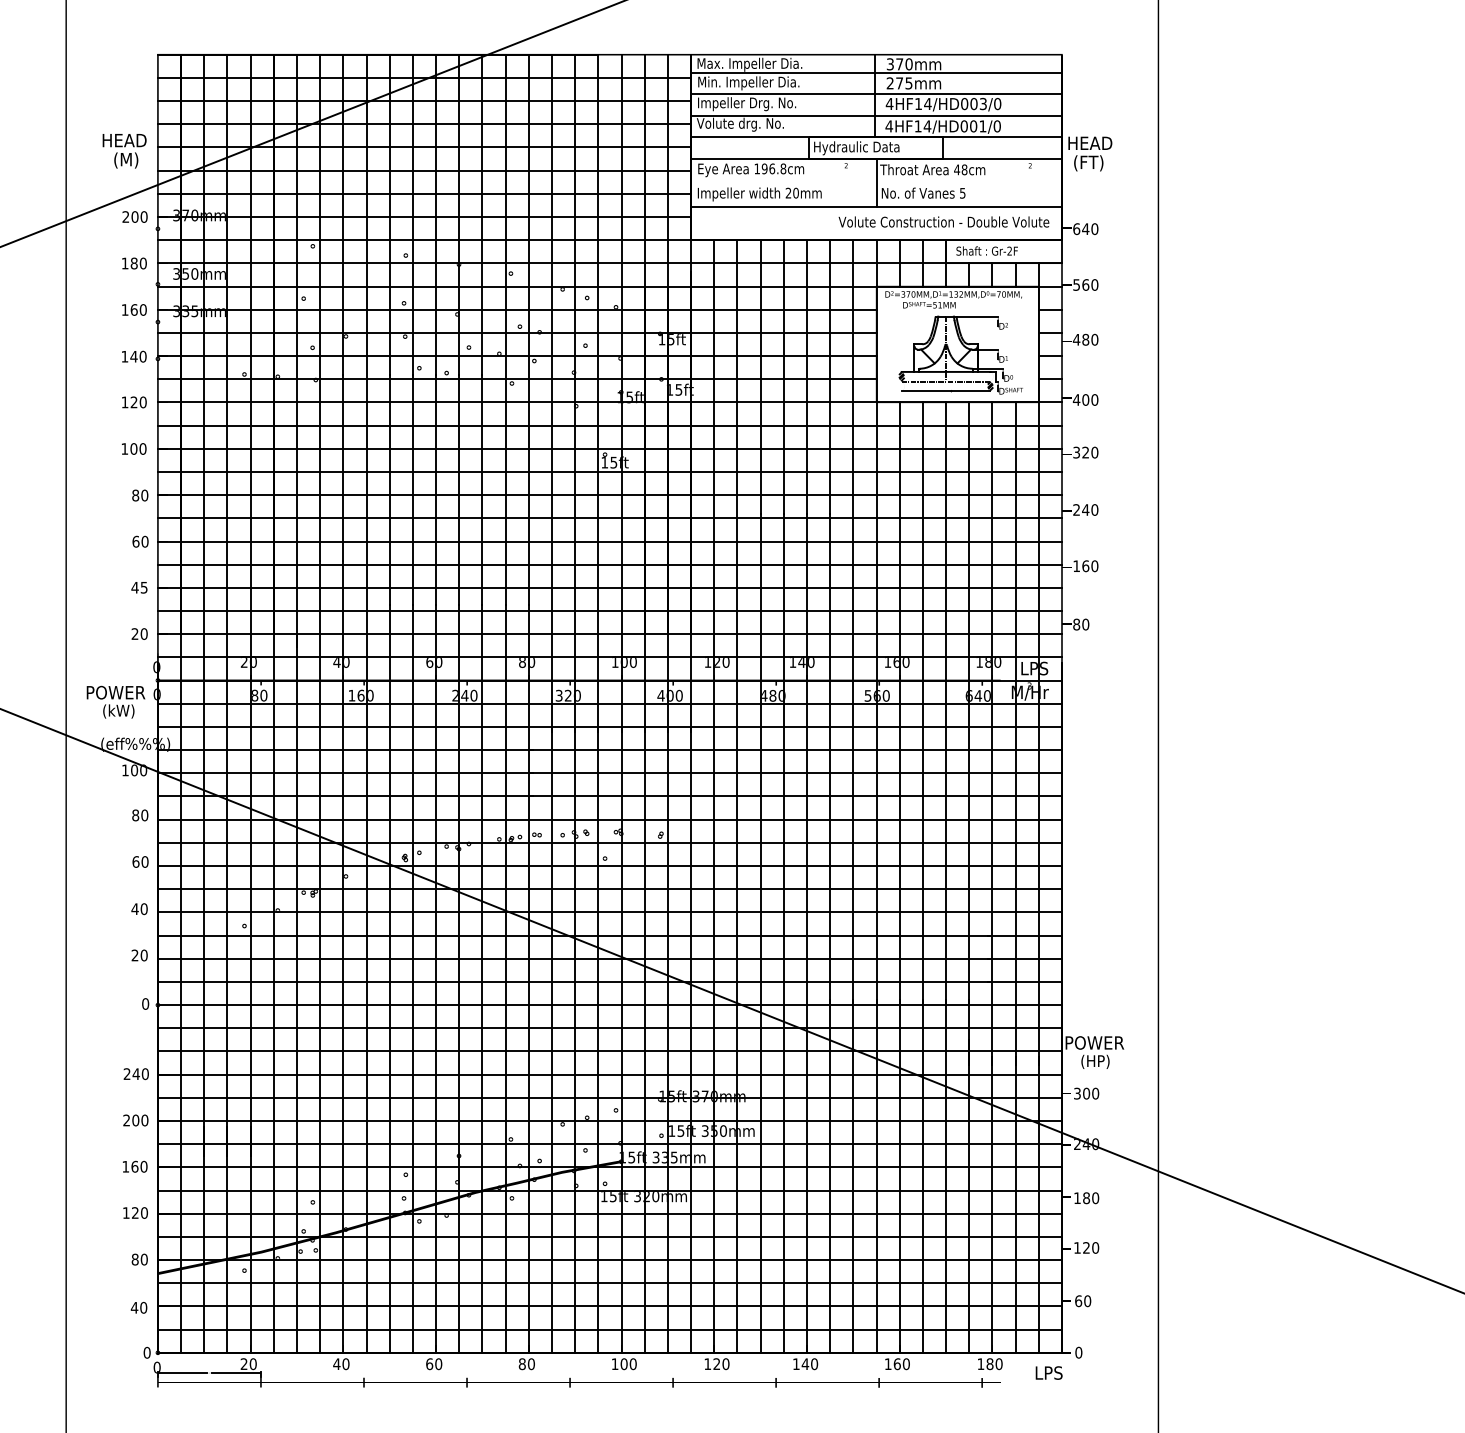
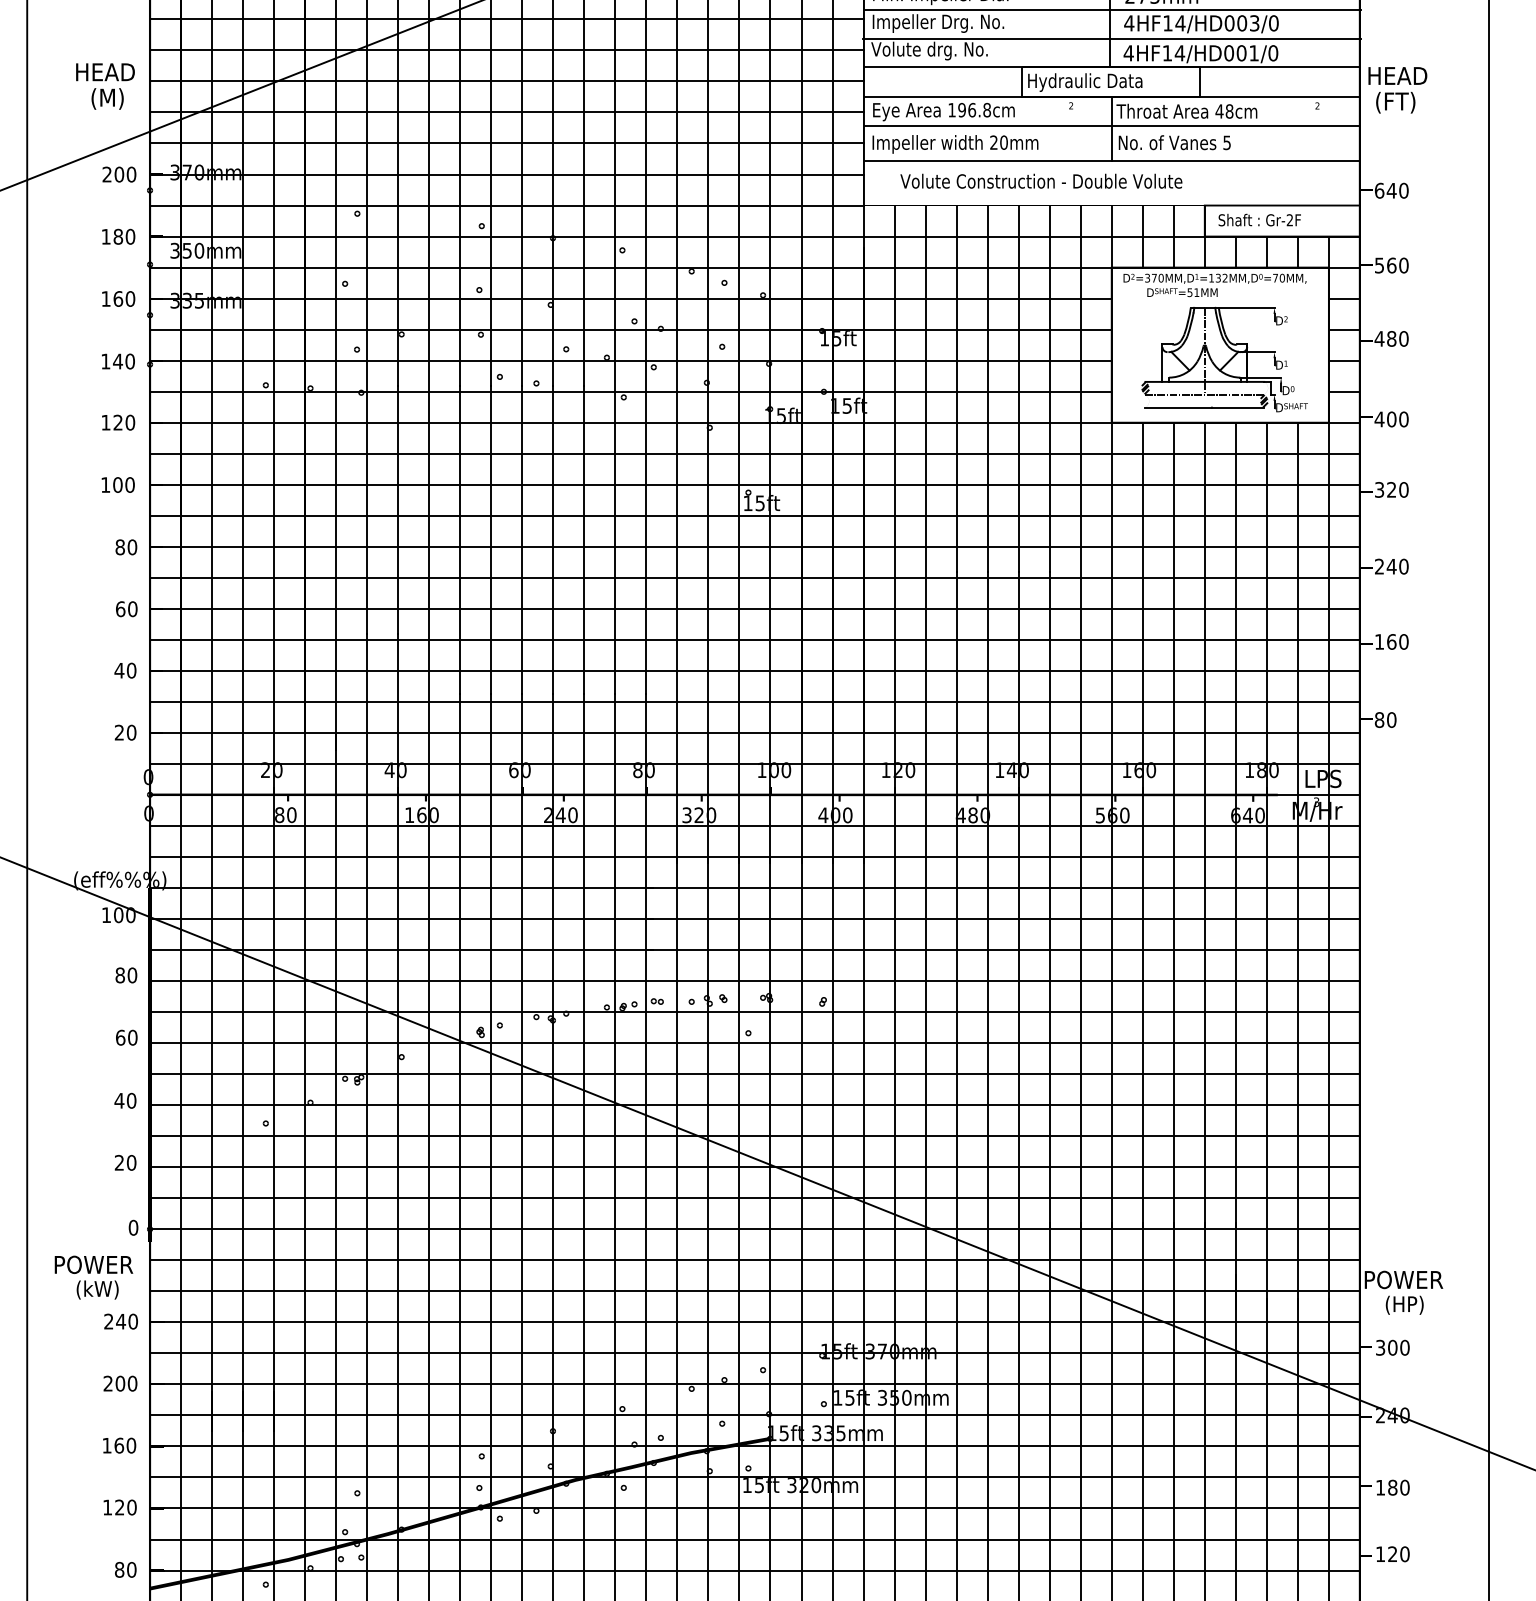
line: (876, 180) -> (1111, 125), added
text: (943, 221) -> (1040, 180), moved
text: (143, 587) -> (130, 670), 45 -> 40
text: (115, 701) -> (93, 1276), moved

